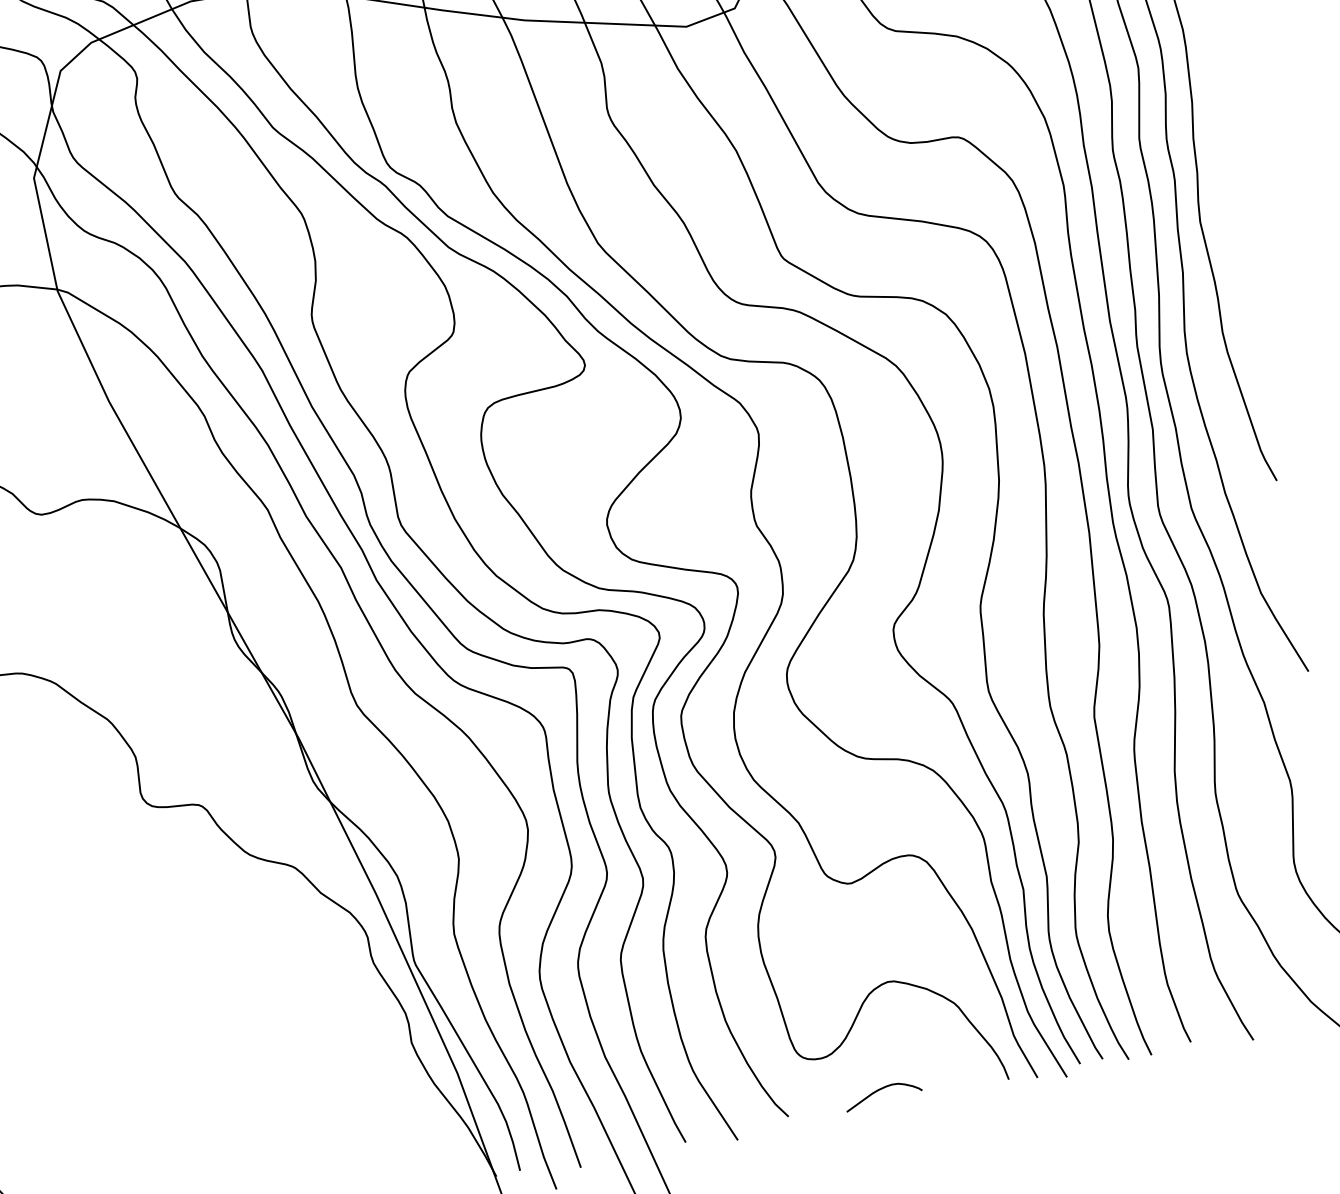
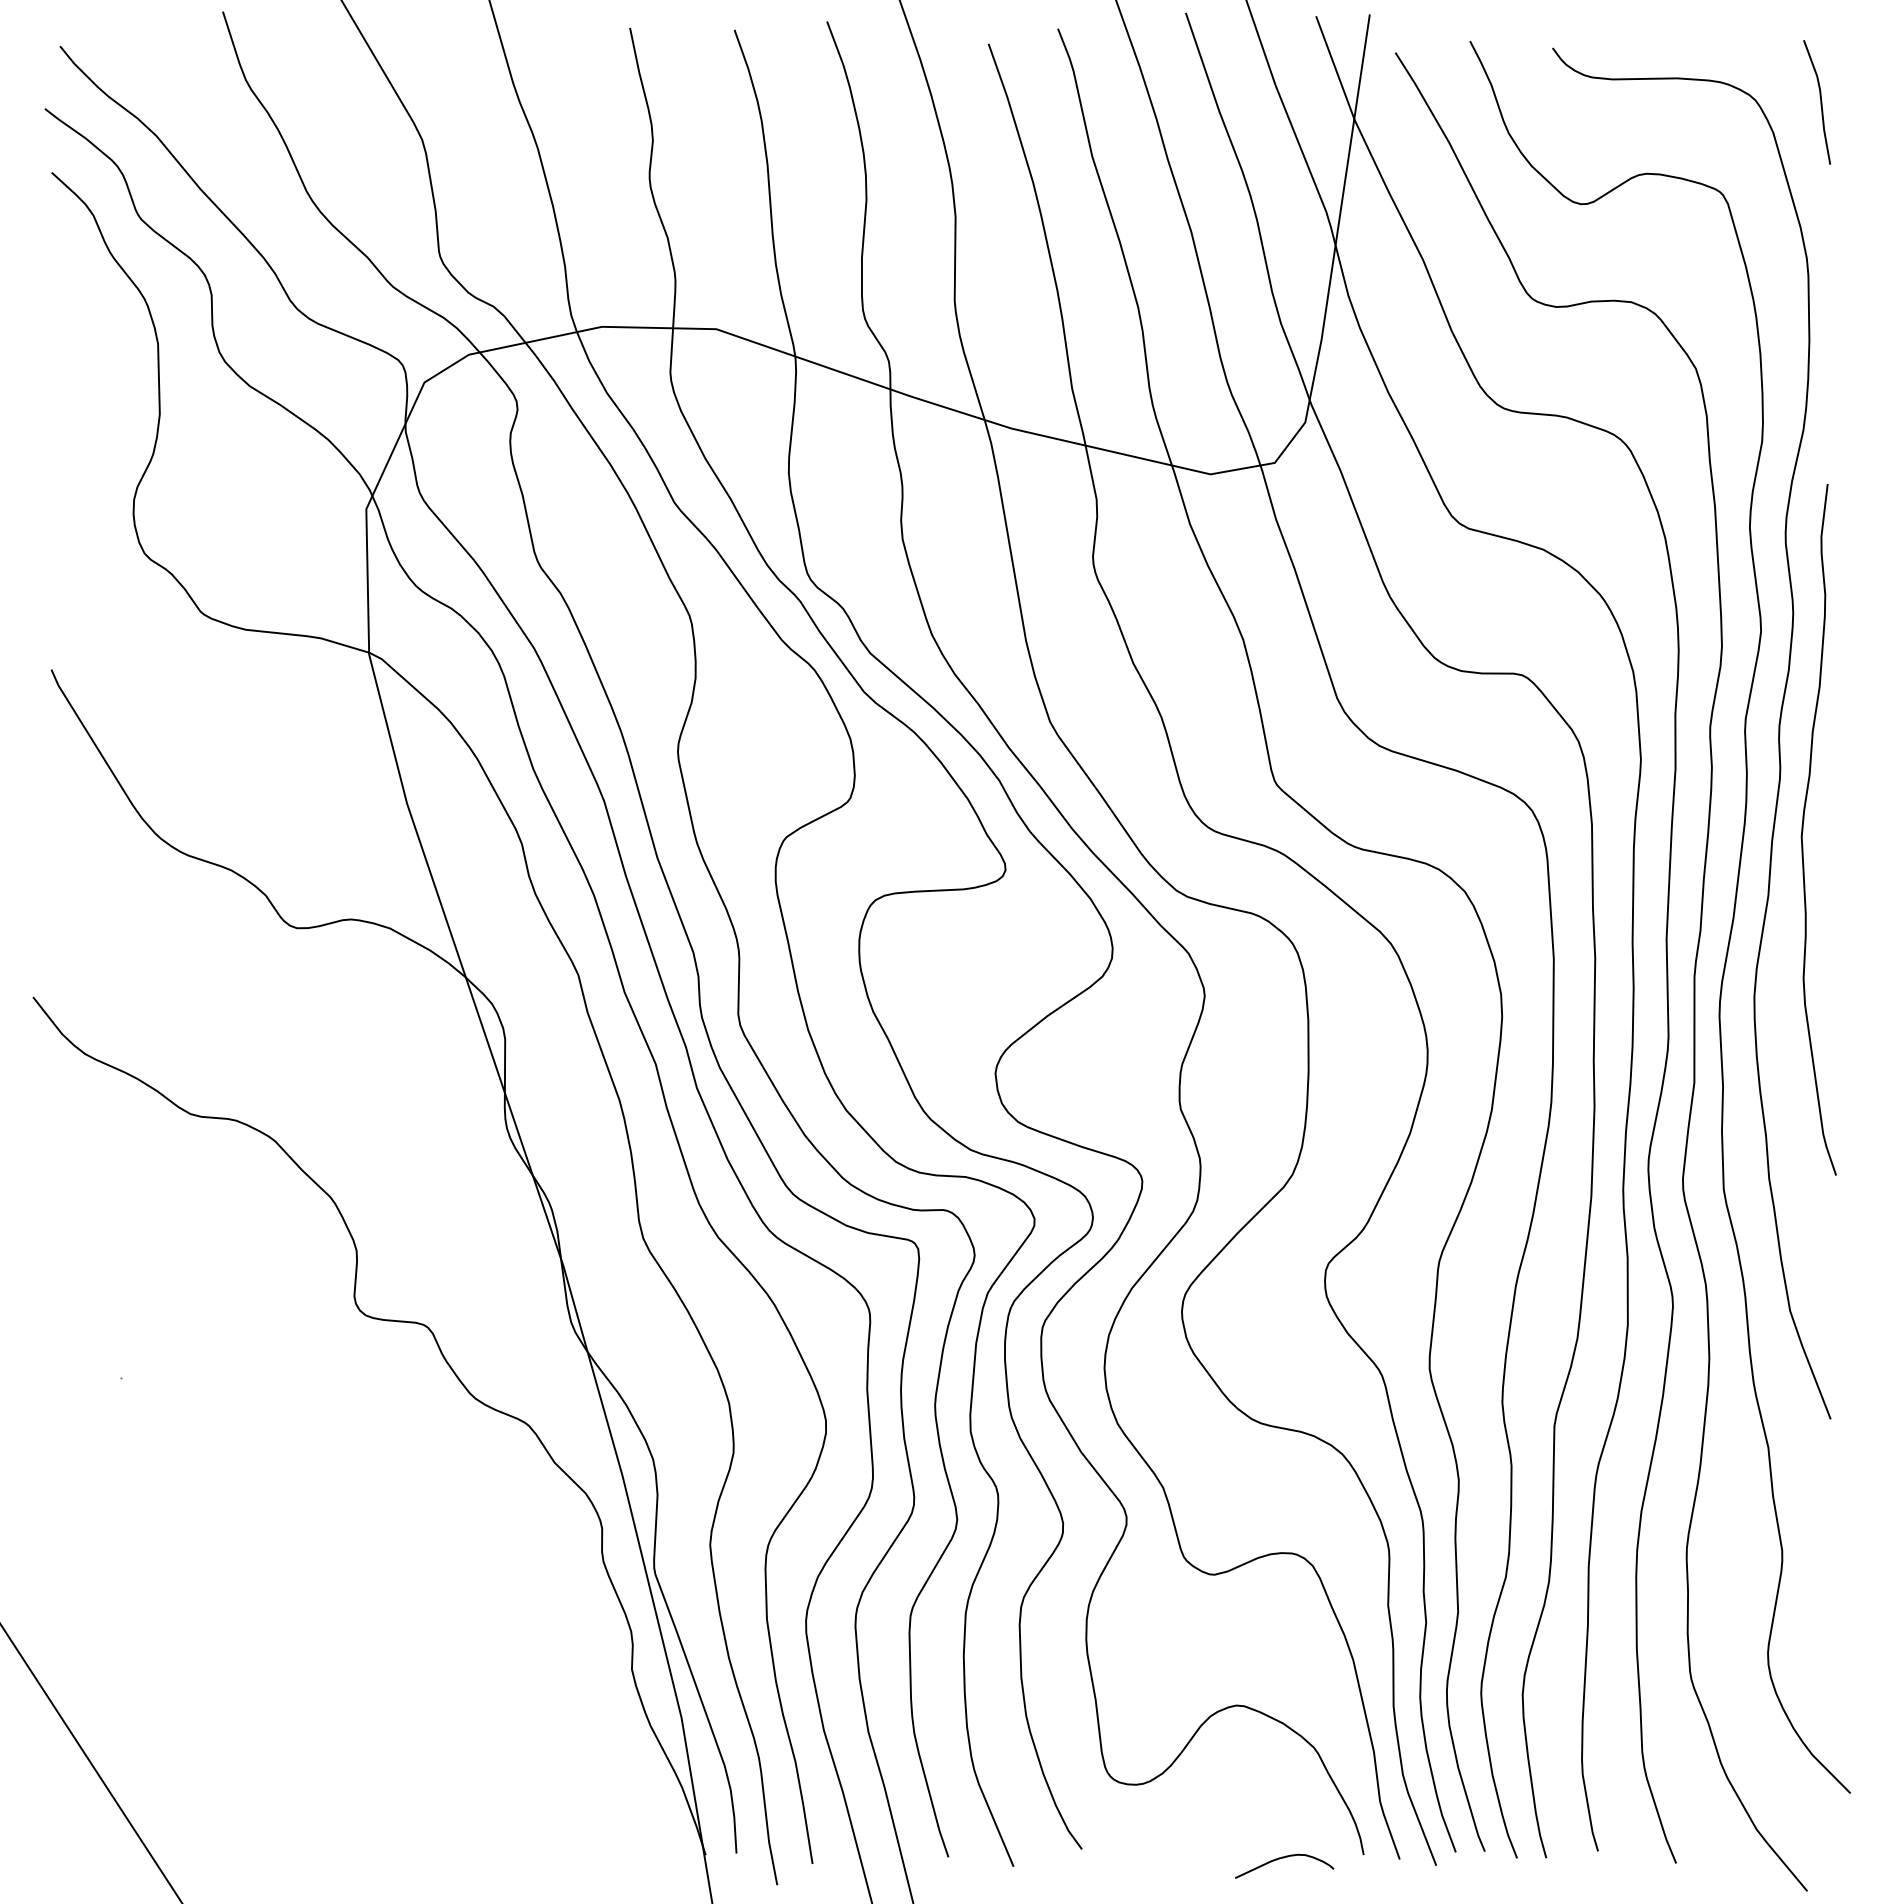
curve: (882, 1089) -> (1284, 1858), moved

